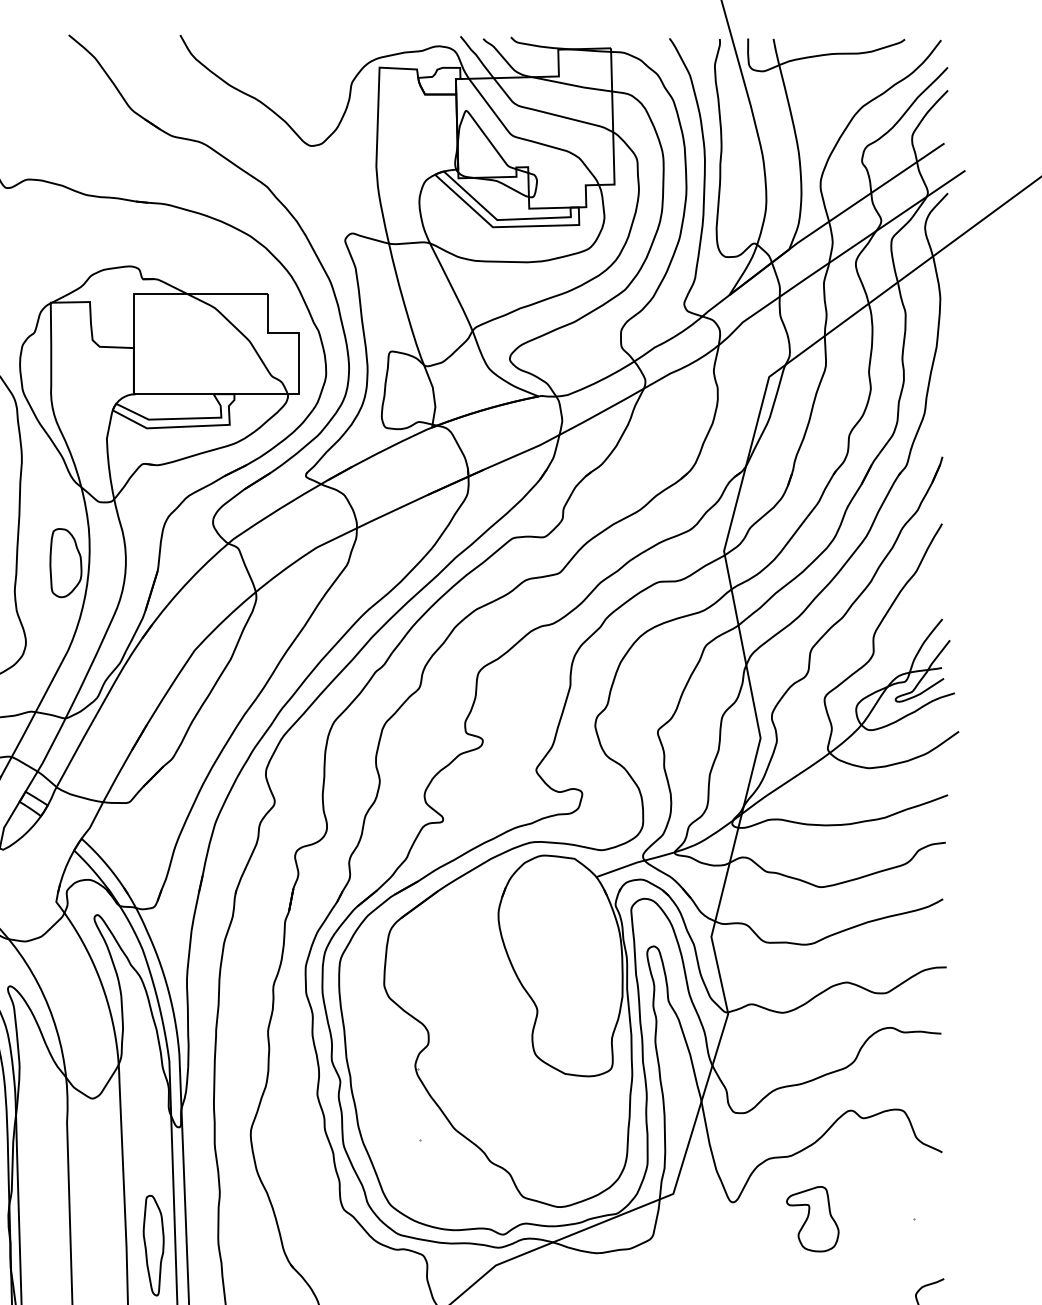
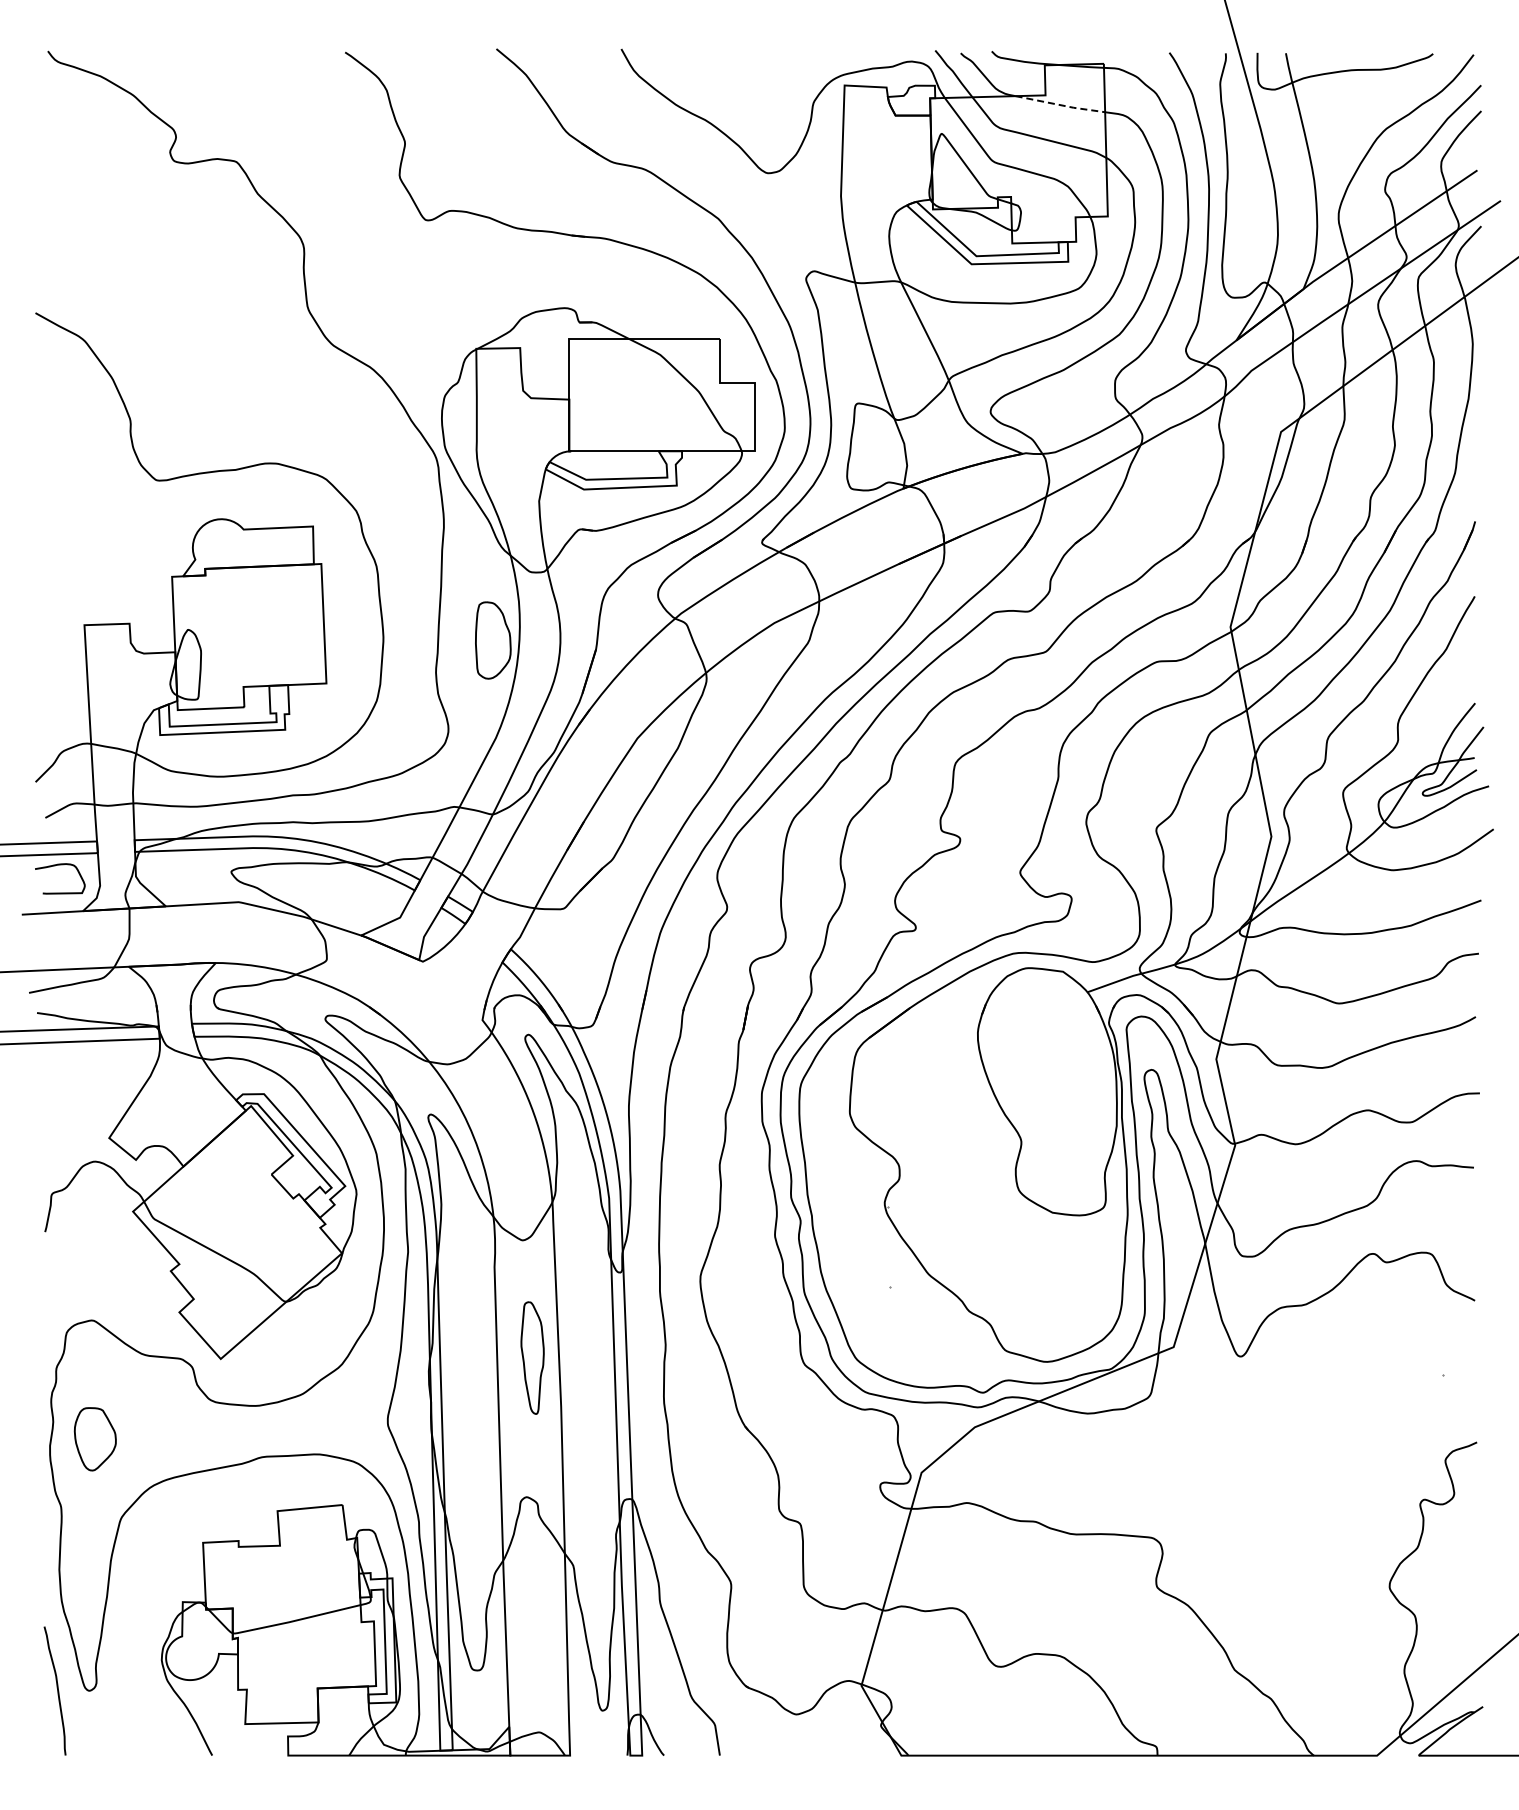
line: (573, 85) -> (1061, 105), solid -> dashed
part: (812, 1219) -> (1329, 1375), removed
part: (153, 1245) -> (532, 1357), moved

